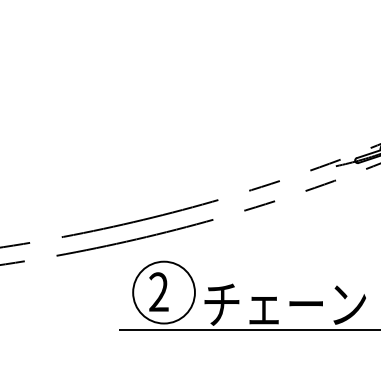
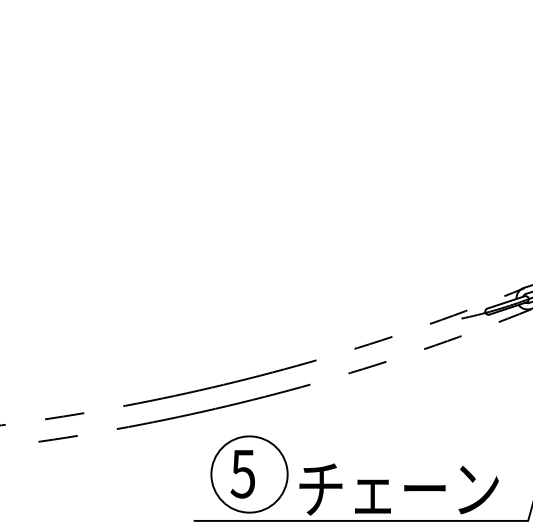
text: (158, 291) -> (242, 473), 2 -> 5

